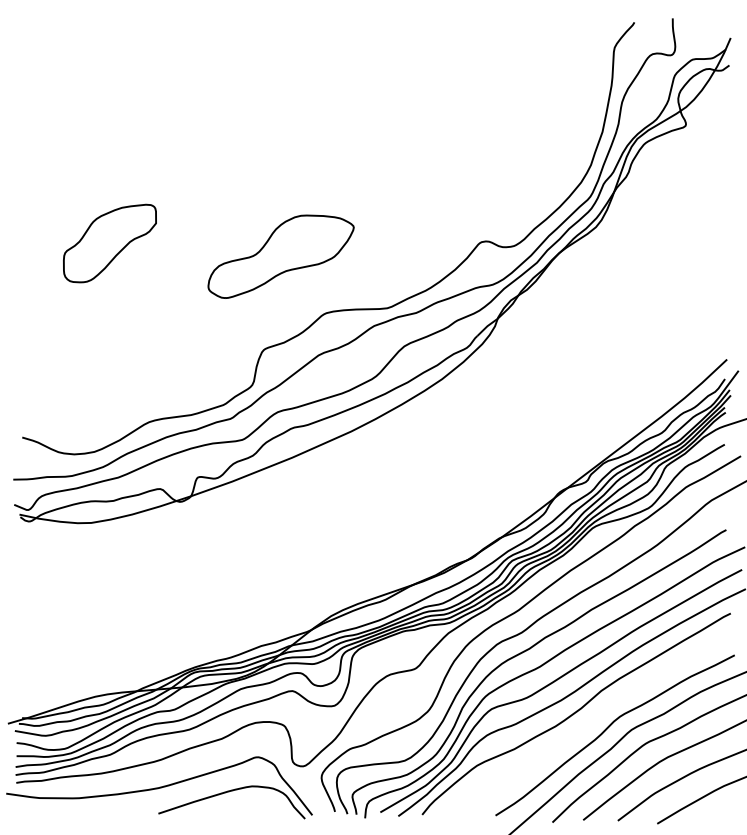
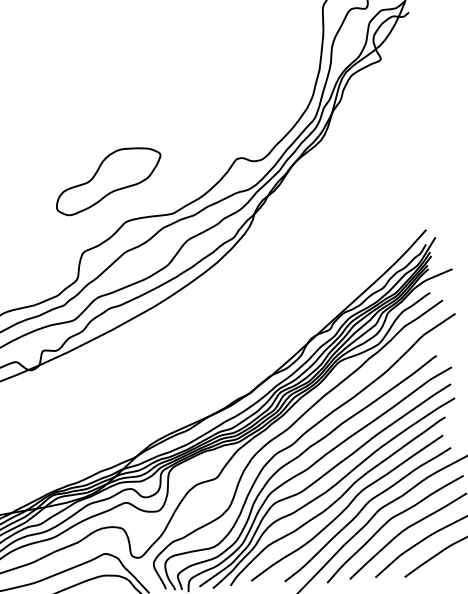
part: (280, 256) -> (108, 180), moved
curve: (587, 724) -> (346, 508), added

